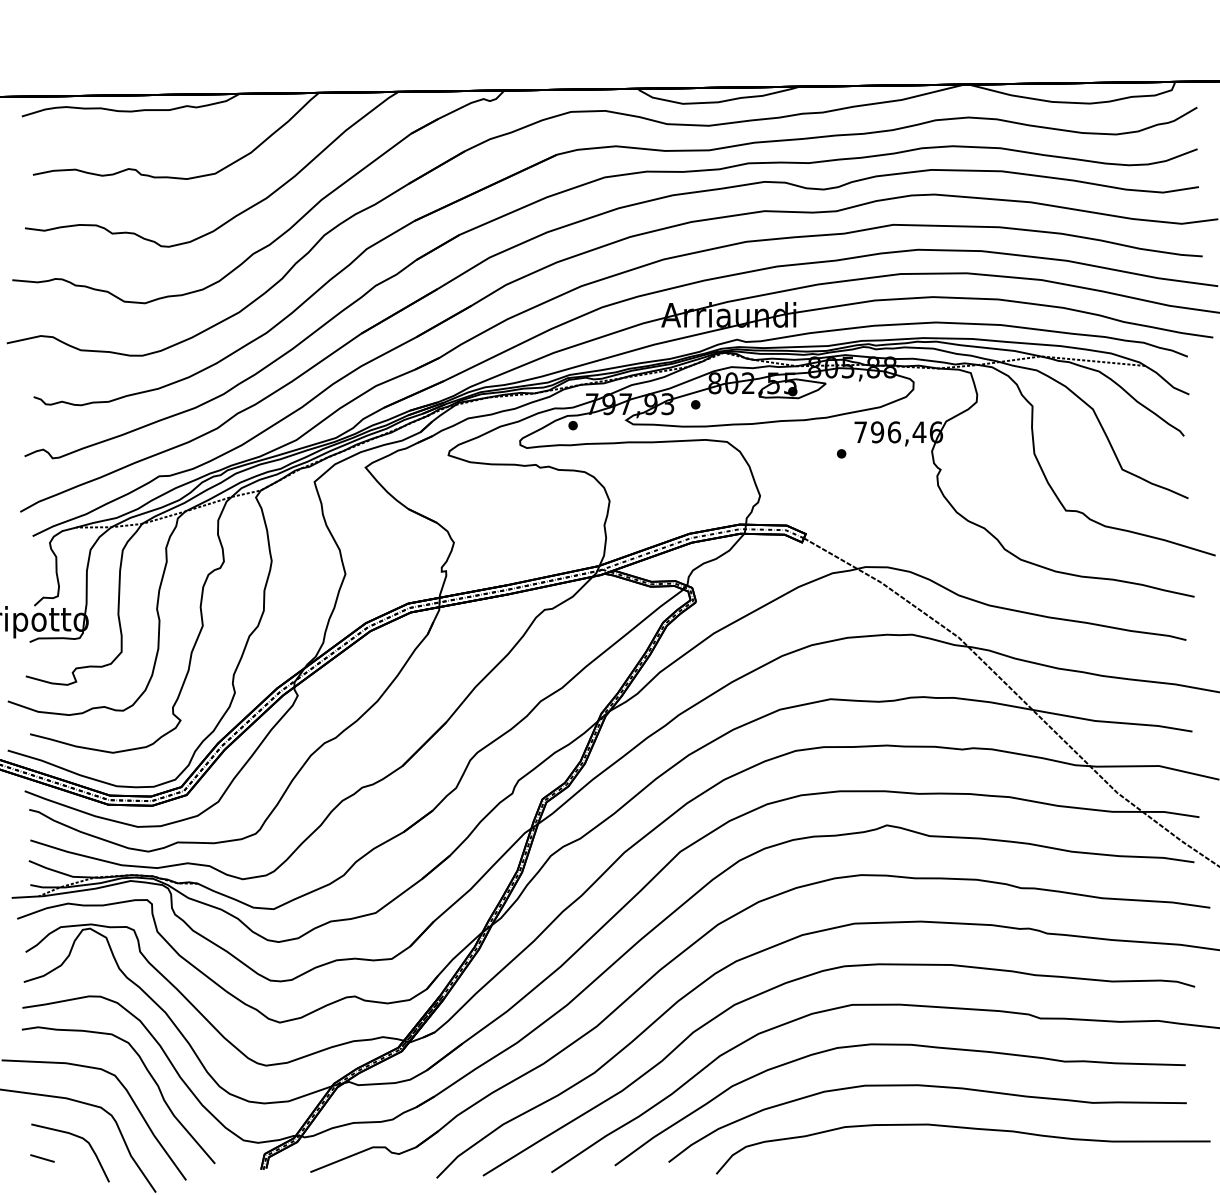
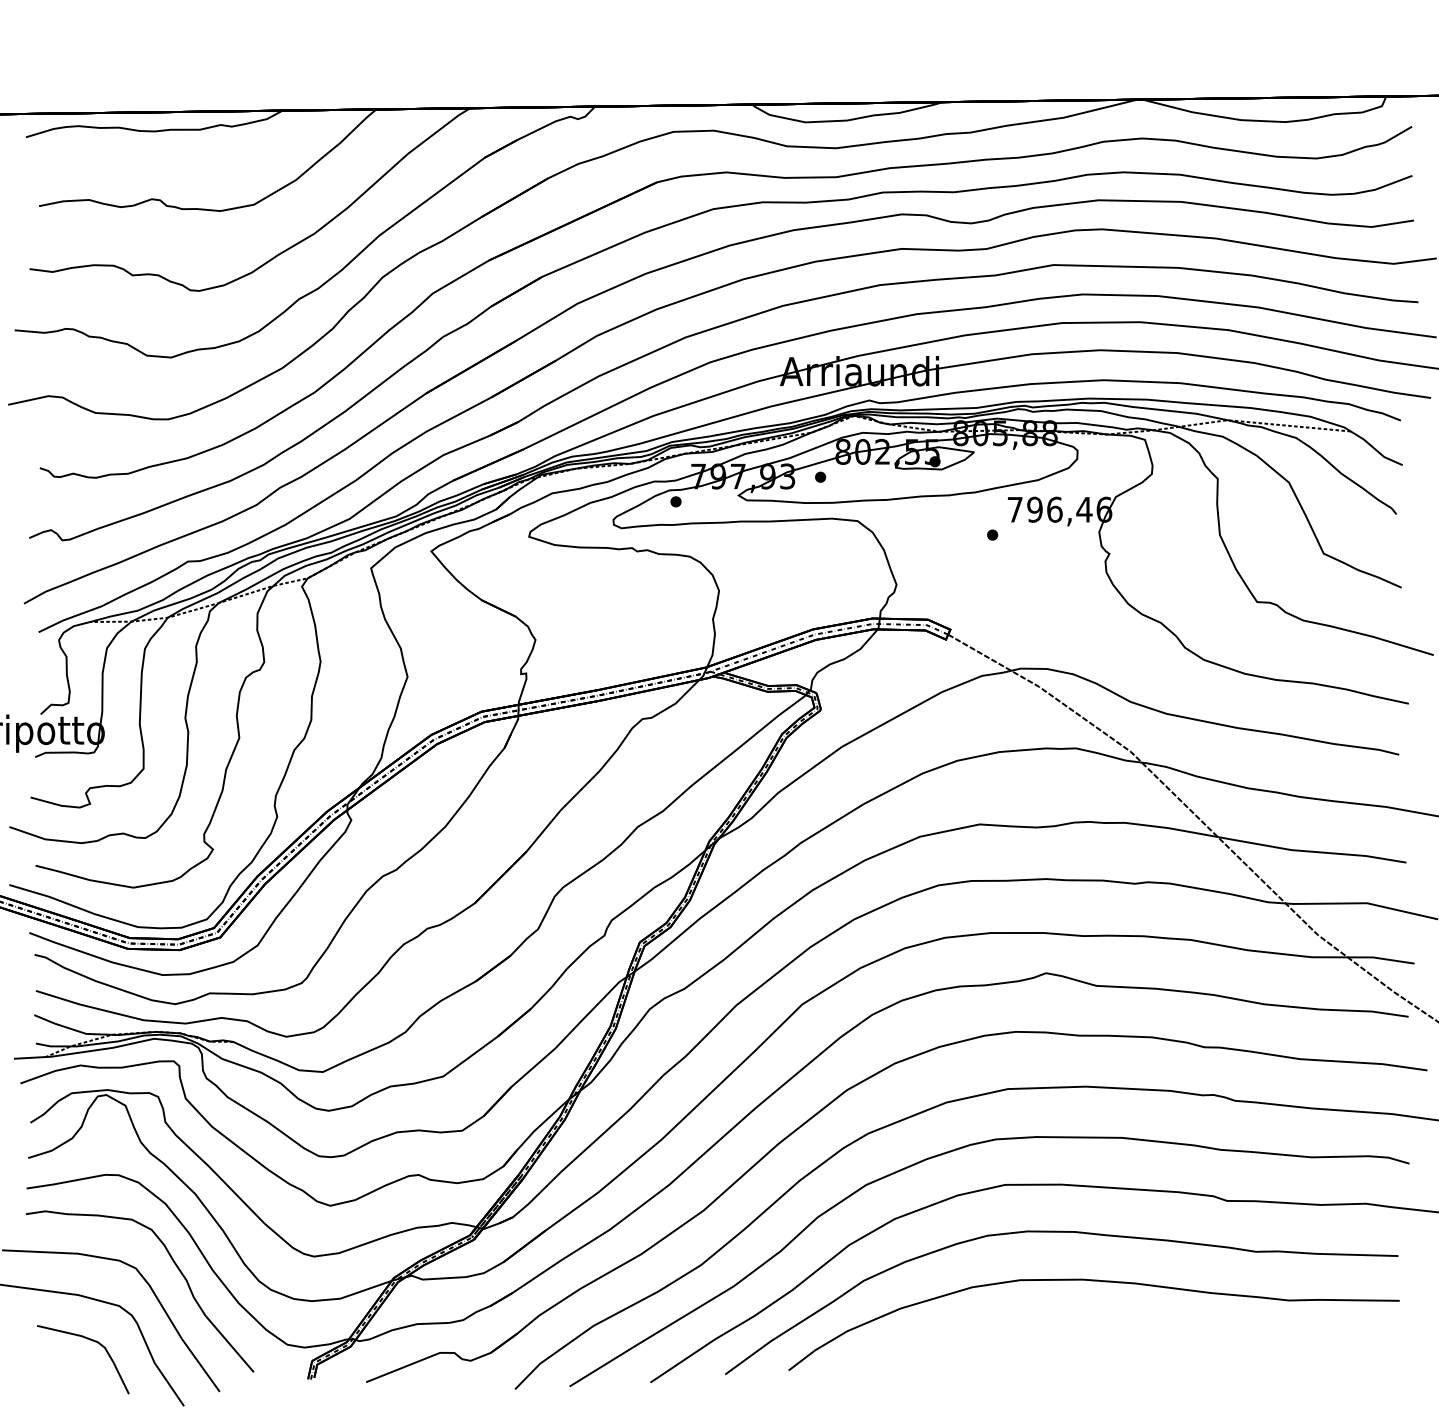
curve: (967, 1129) -> (1141, 1331), removed
line: (41, 1158) -> (49, 1365), removed

